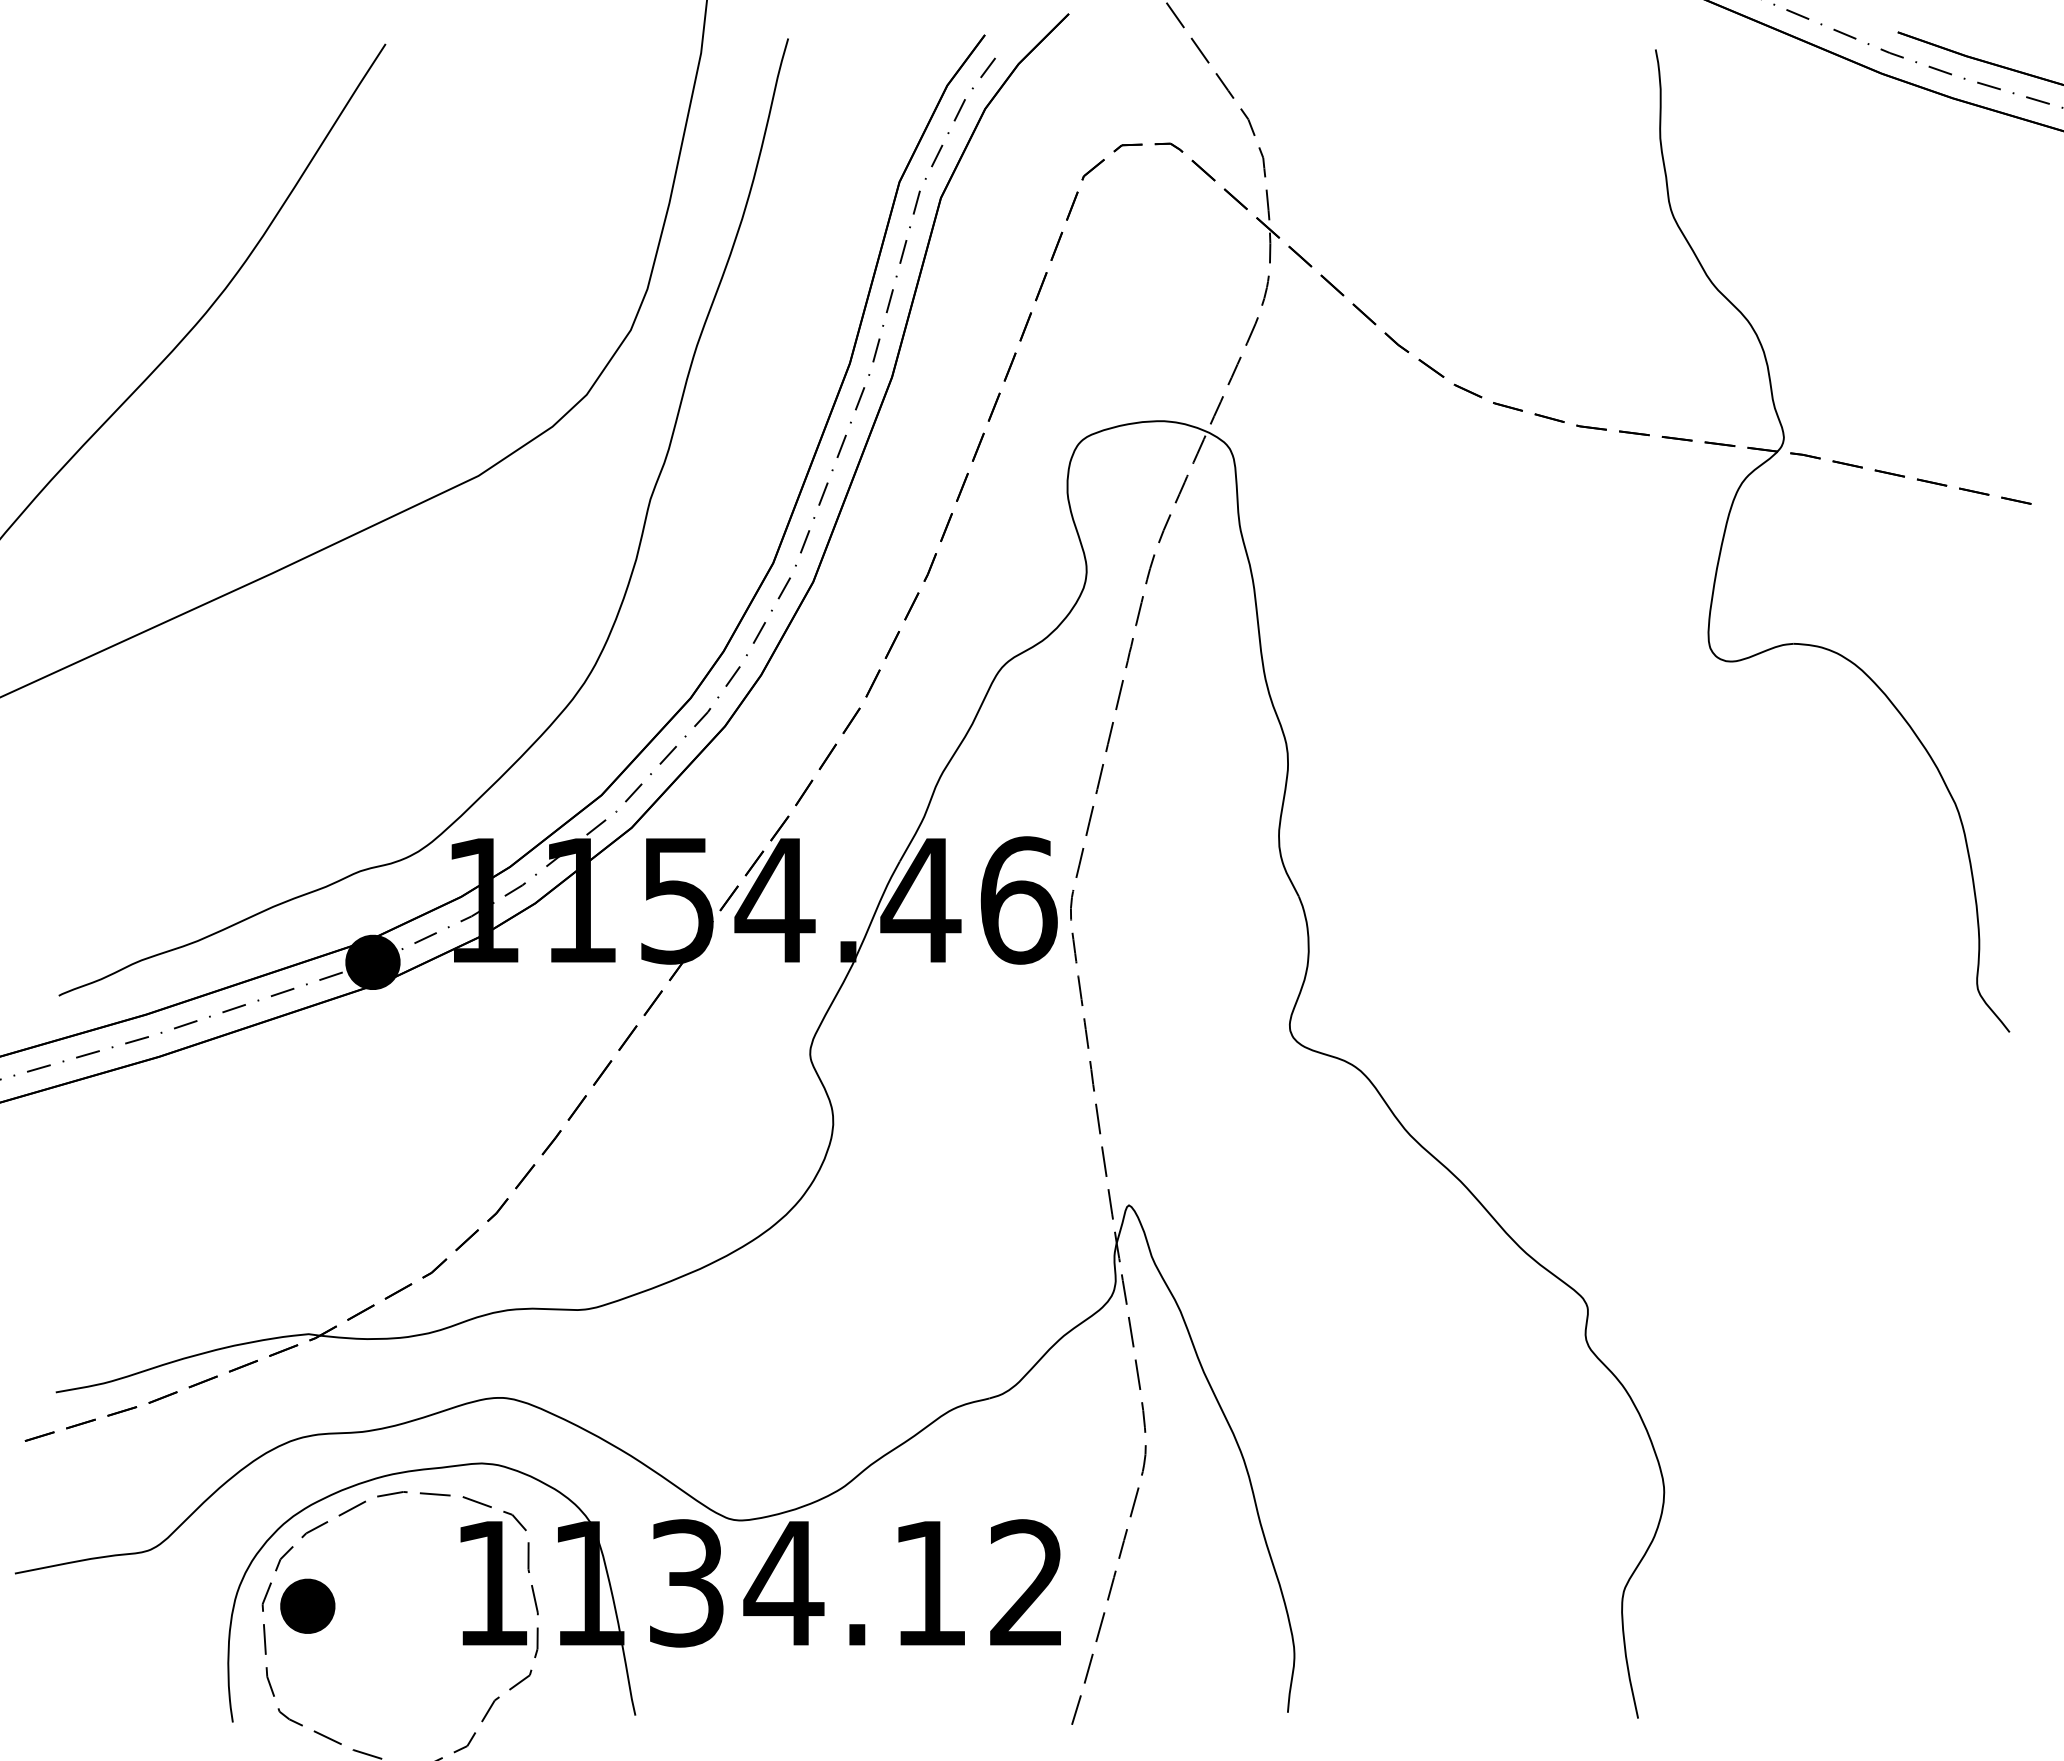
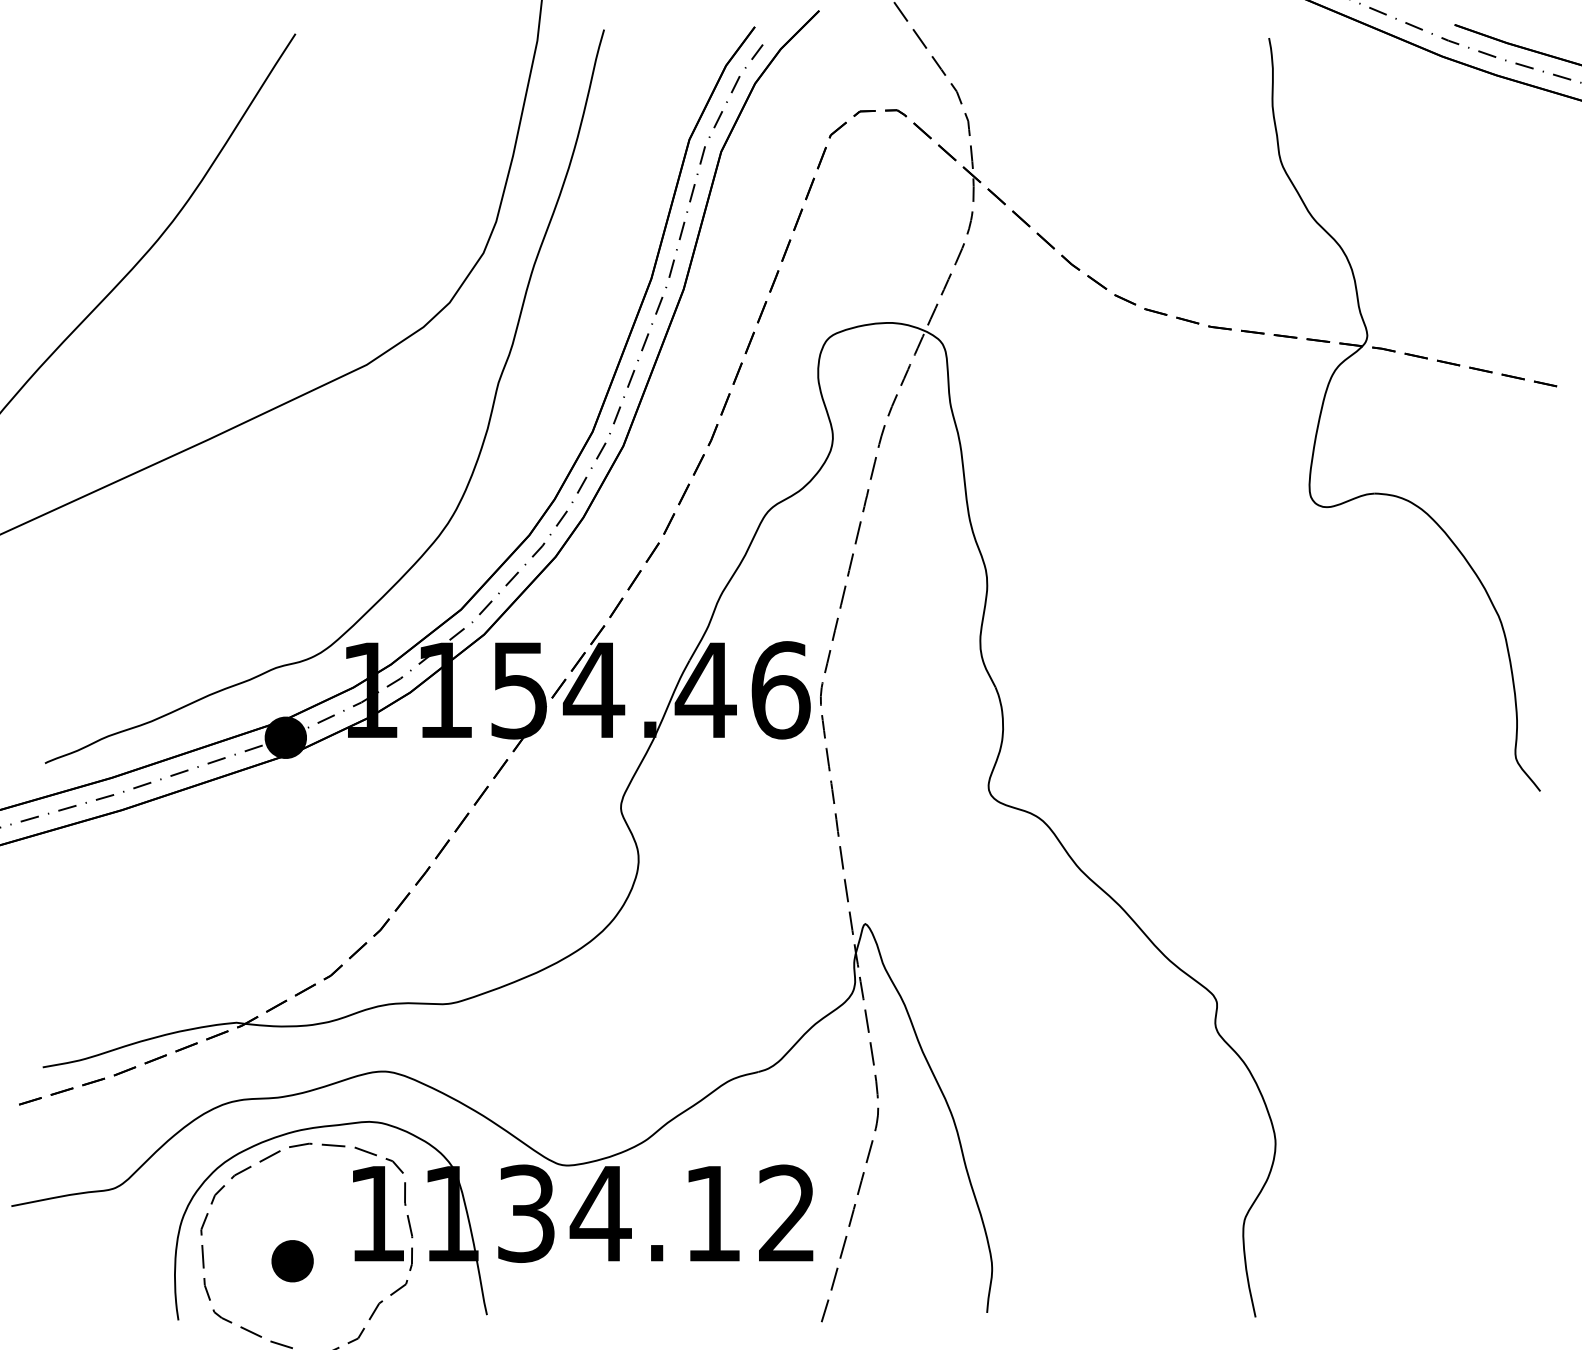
part: (307, 1605) -> (292, 1260), moved

